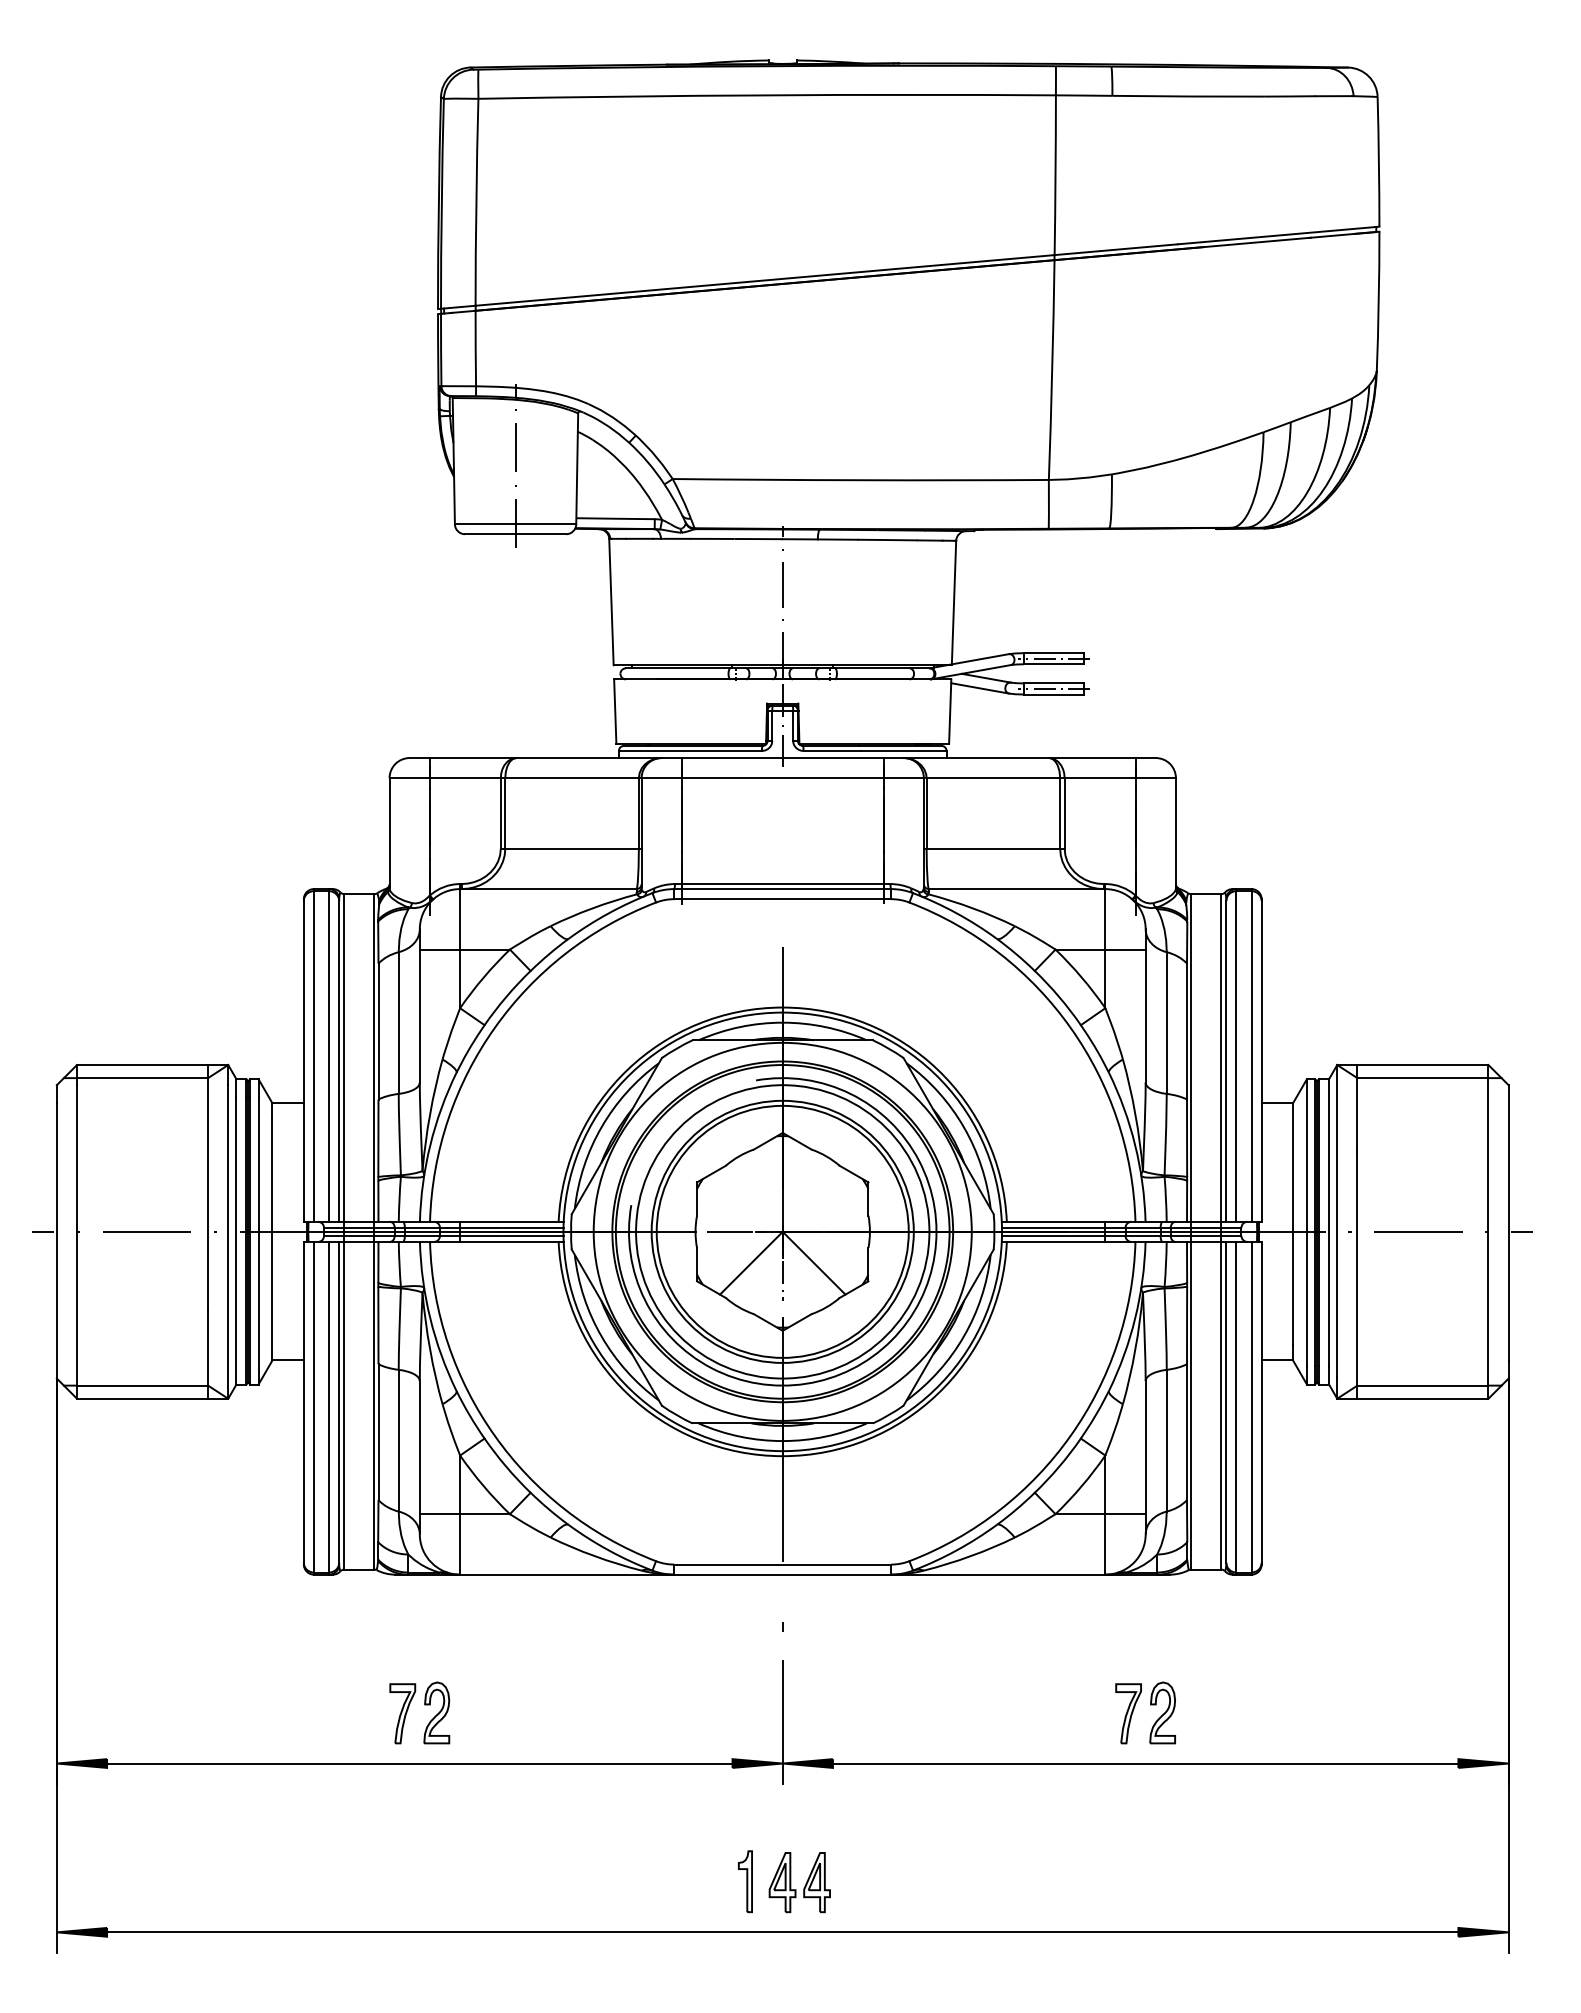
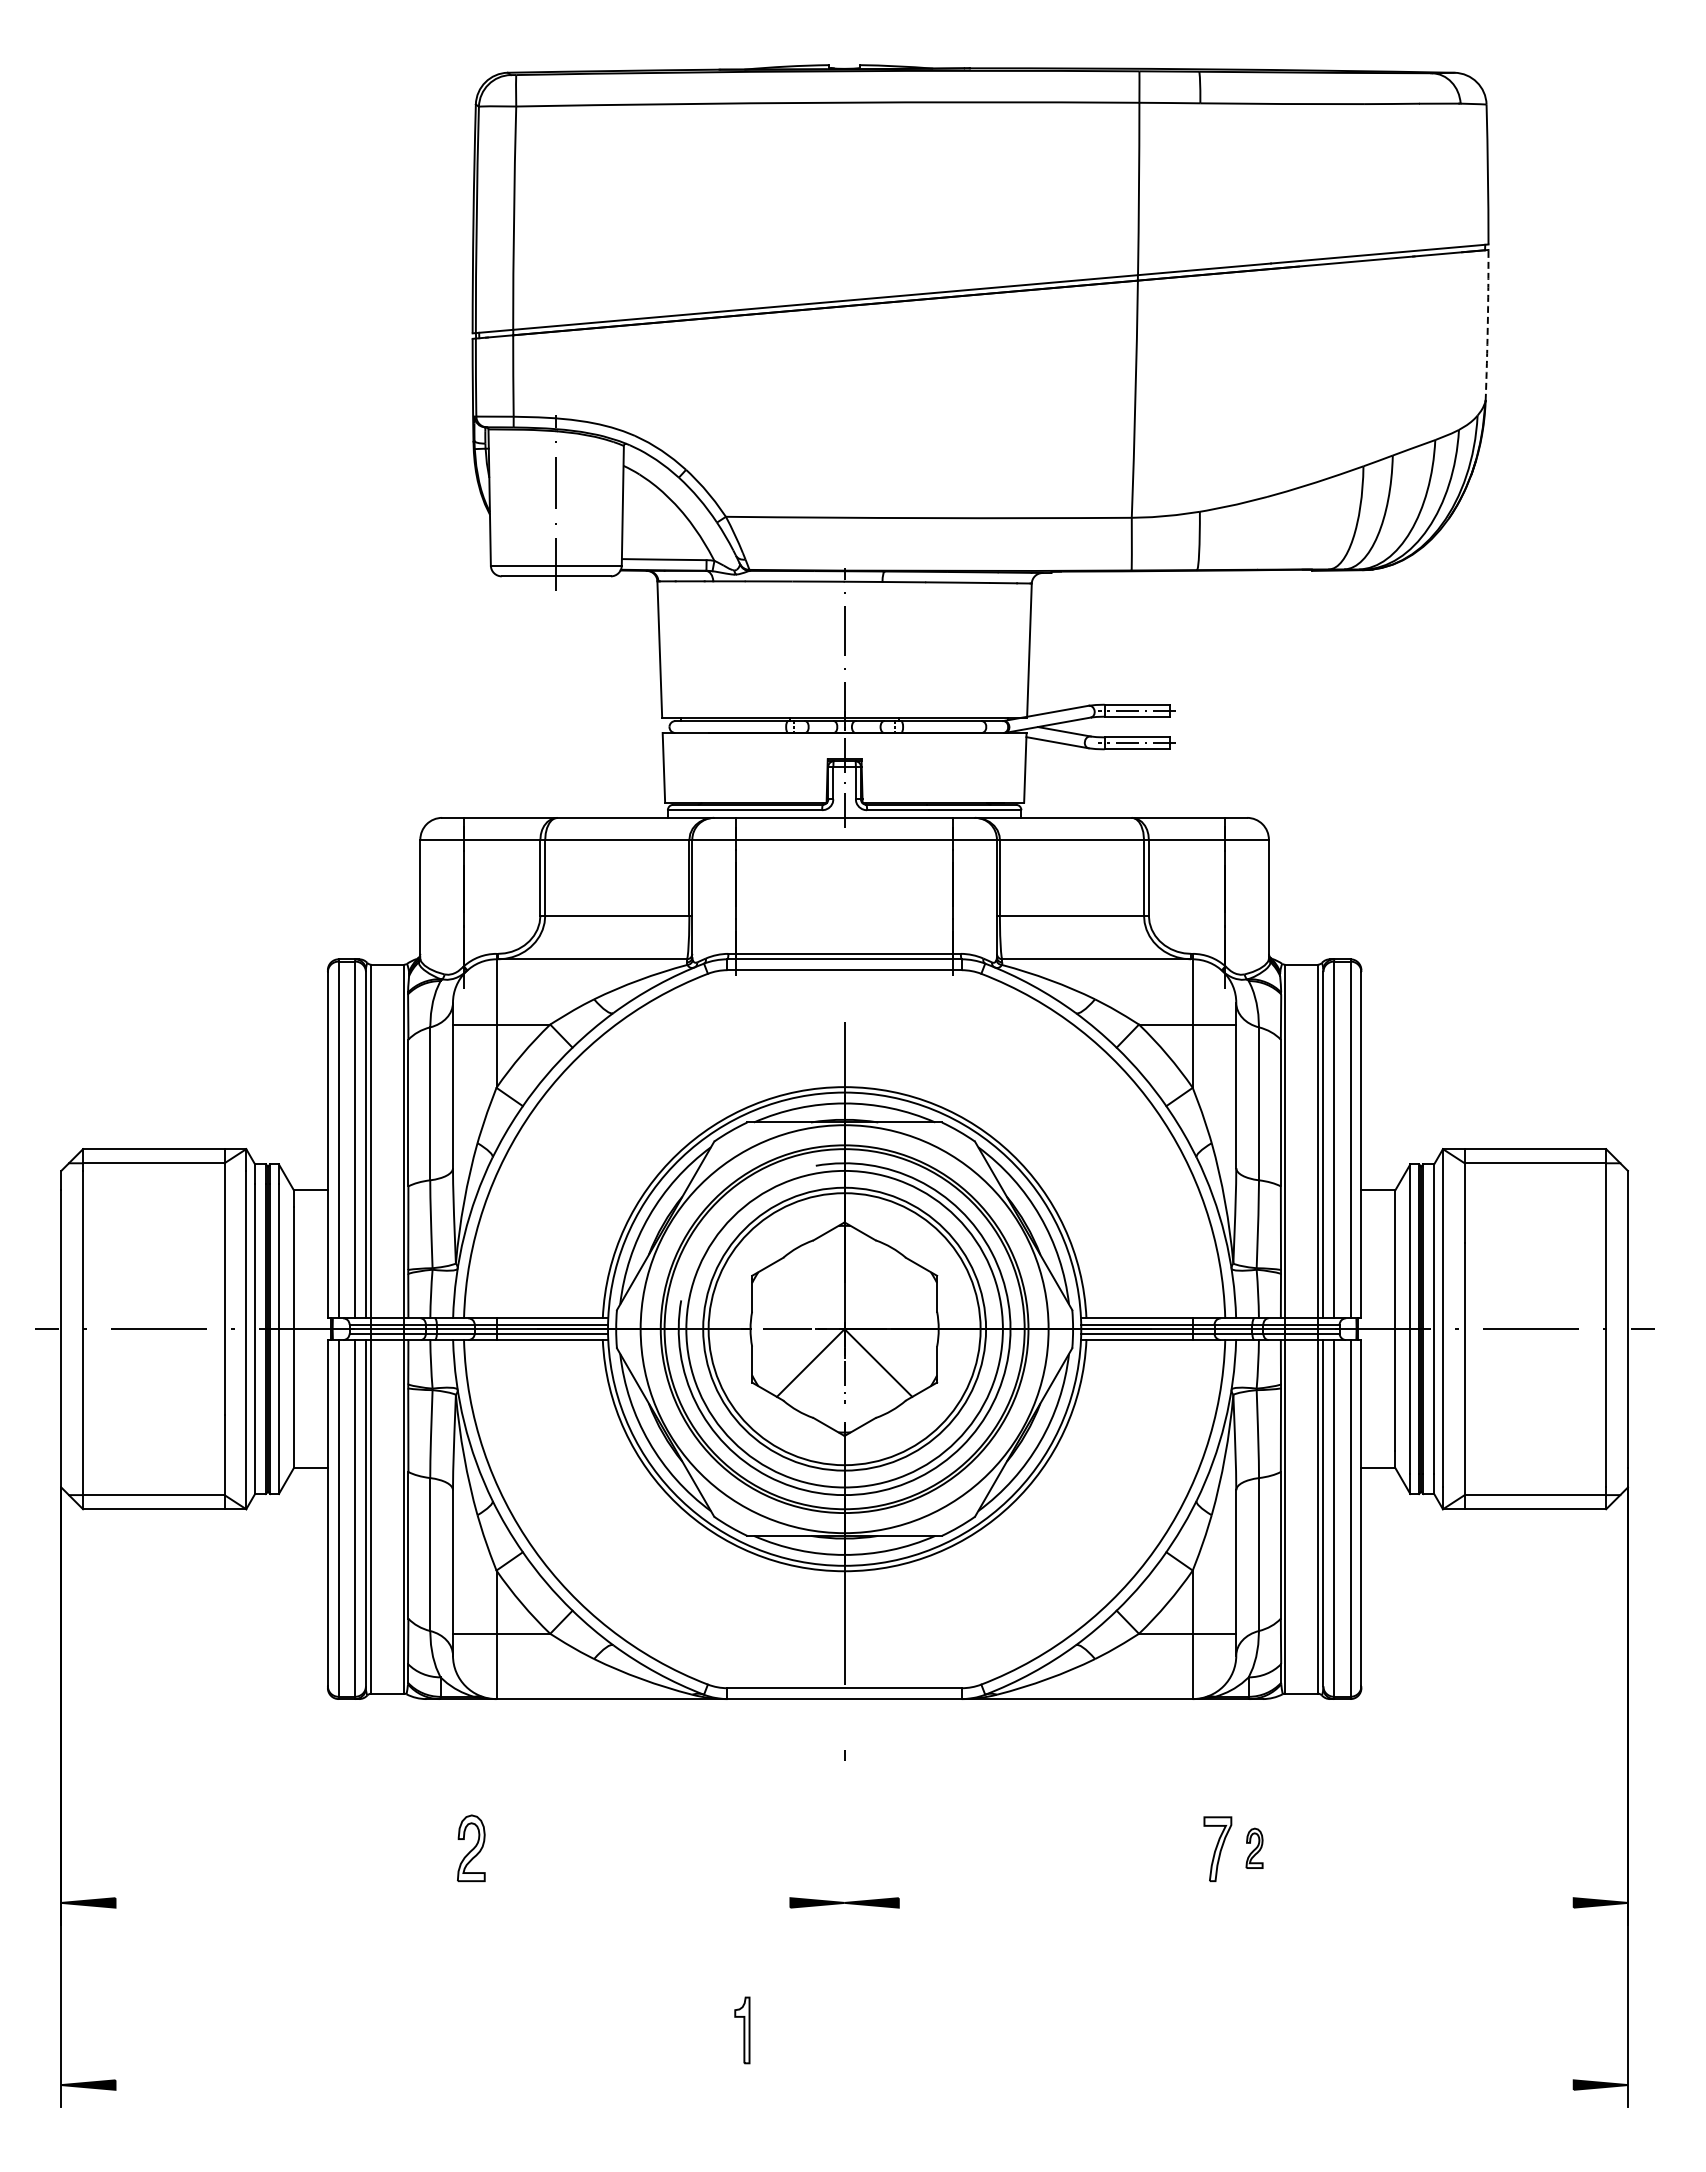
arc: (1378, 301) -> (1487, 325), solid -> dashed
part: (1162, 1713) -> (1254, 1848), size x0.6
part: (402, 1714) -> (434, 1849), removed
line: (782, 1722) -> (844, 1858), removed
line: (419, 1763) -> (452, 1902), removed
line: (1144, 1763) -> (1235, 1902), removed
part: (745, 1881) -> (742, 2030), moved
part: (804, 1885) -> (868, 2034), removed
line: (782, 1932) -> (844, 2085), removed

